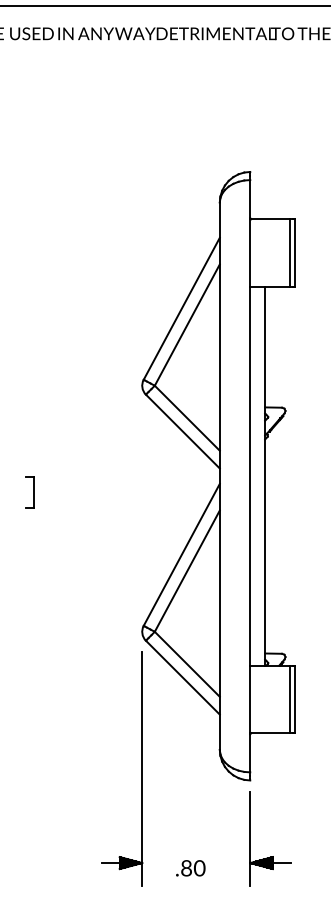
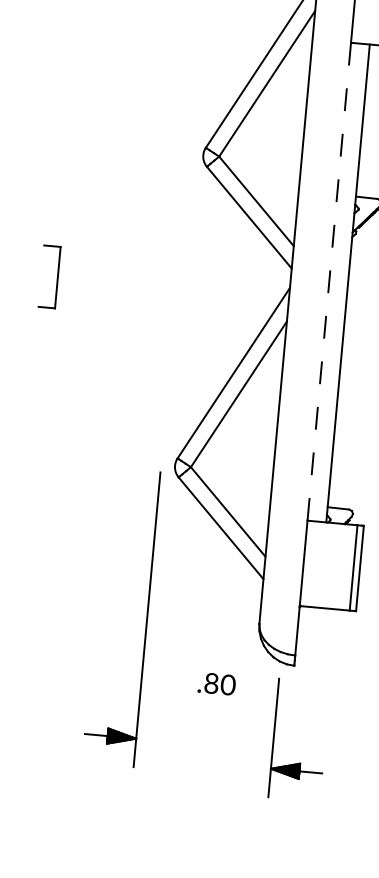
line: (250, 475) -> (329, 280), solid -> dashed
part: (29, 492) -> (48, 276), size x1.6
part: (141, 768) -> (146, 619), moved
part: (270, 856) -> (297, 762), moved
text: (190, 868) -> (216, 684), moved

